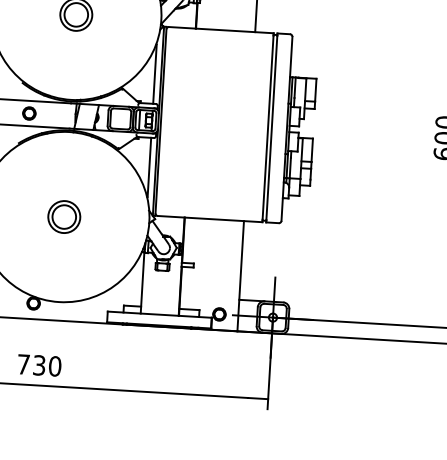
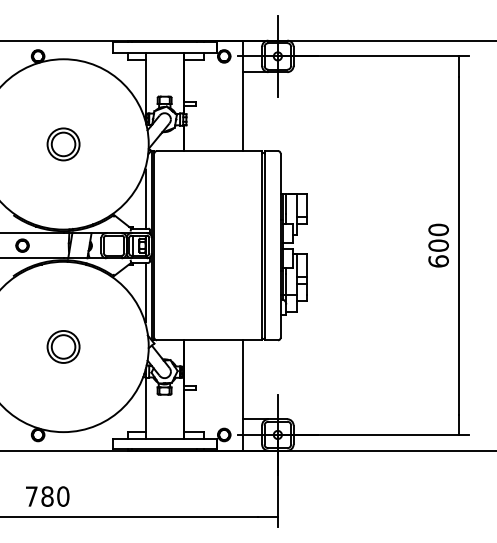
text: (39, 365) -> (47, 496), 730 -> 780

